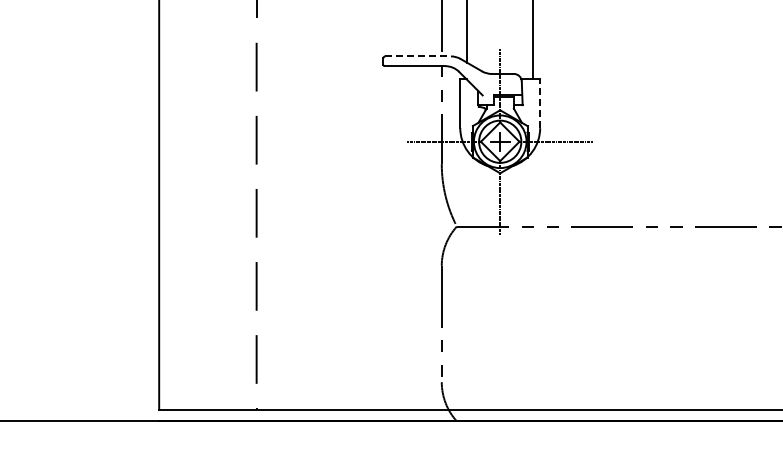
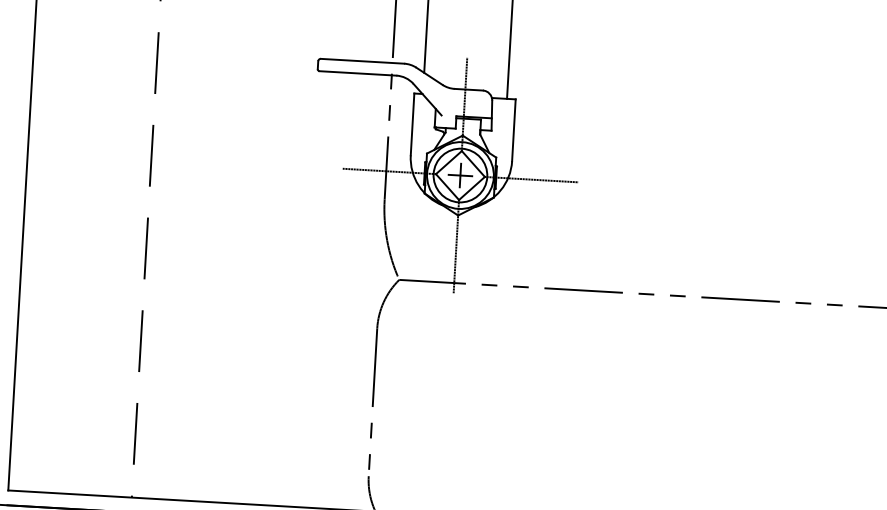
line: (418, 56) -> (363, 61), dashed -> solid
line: (540, 103) -> (514, 129), dashed -> solid

